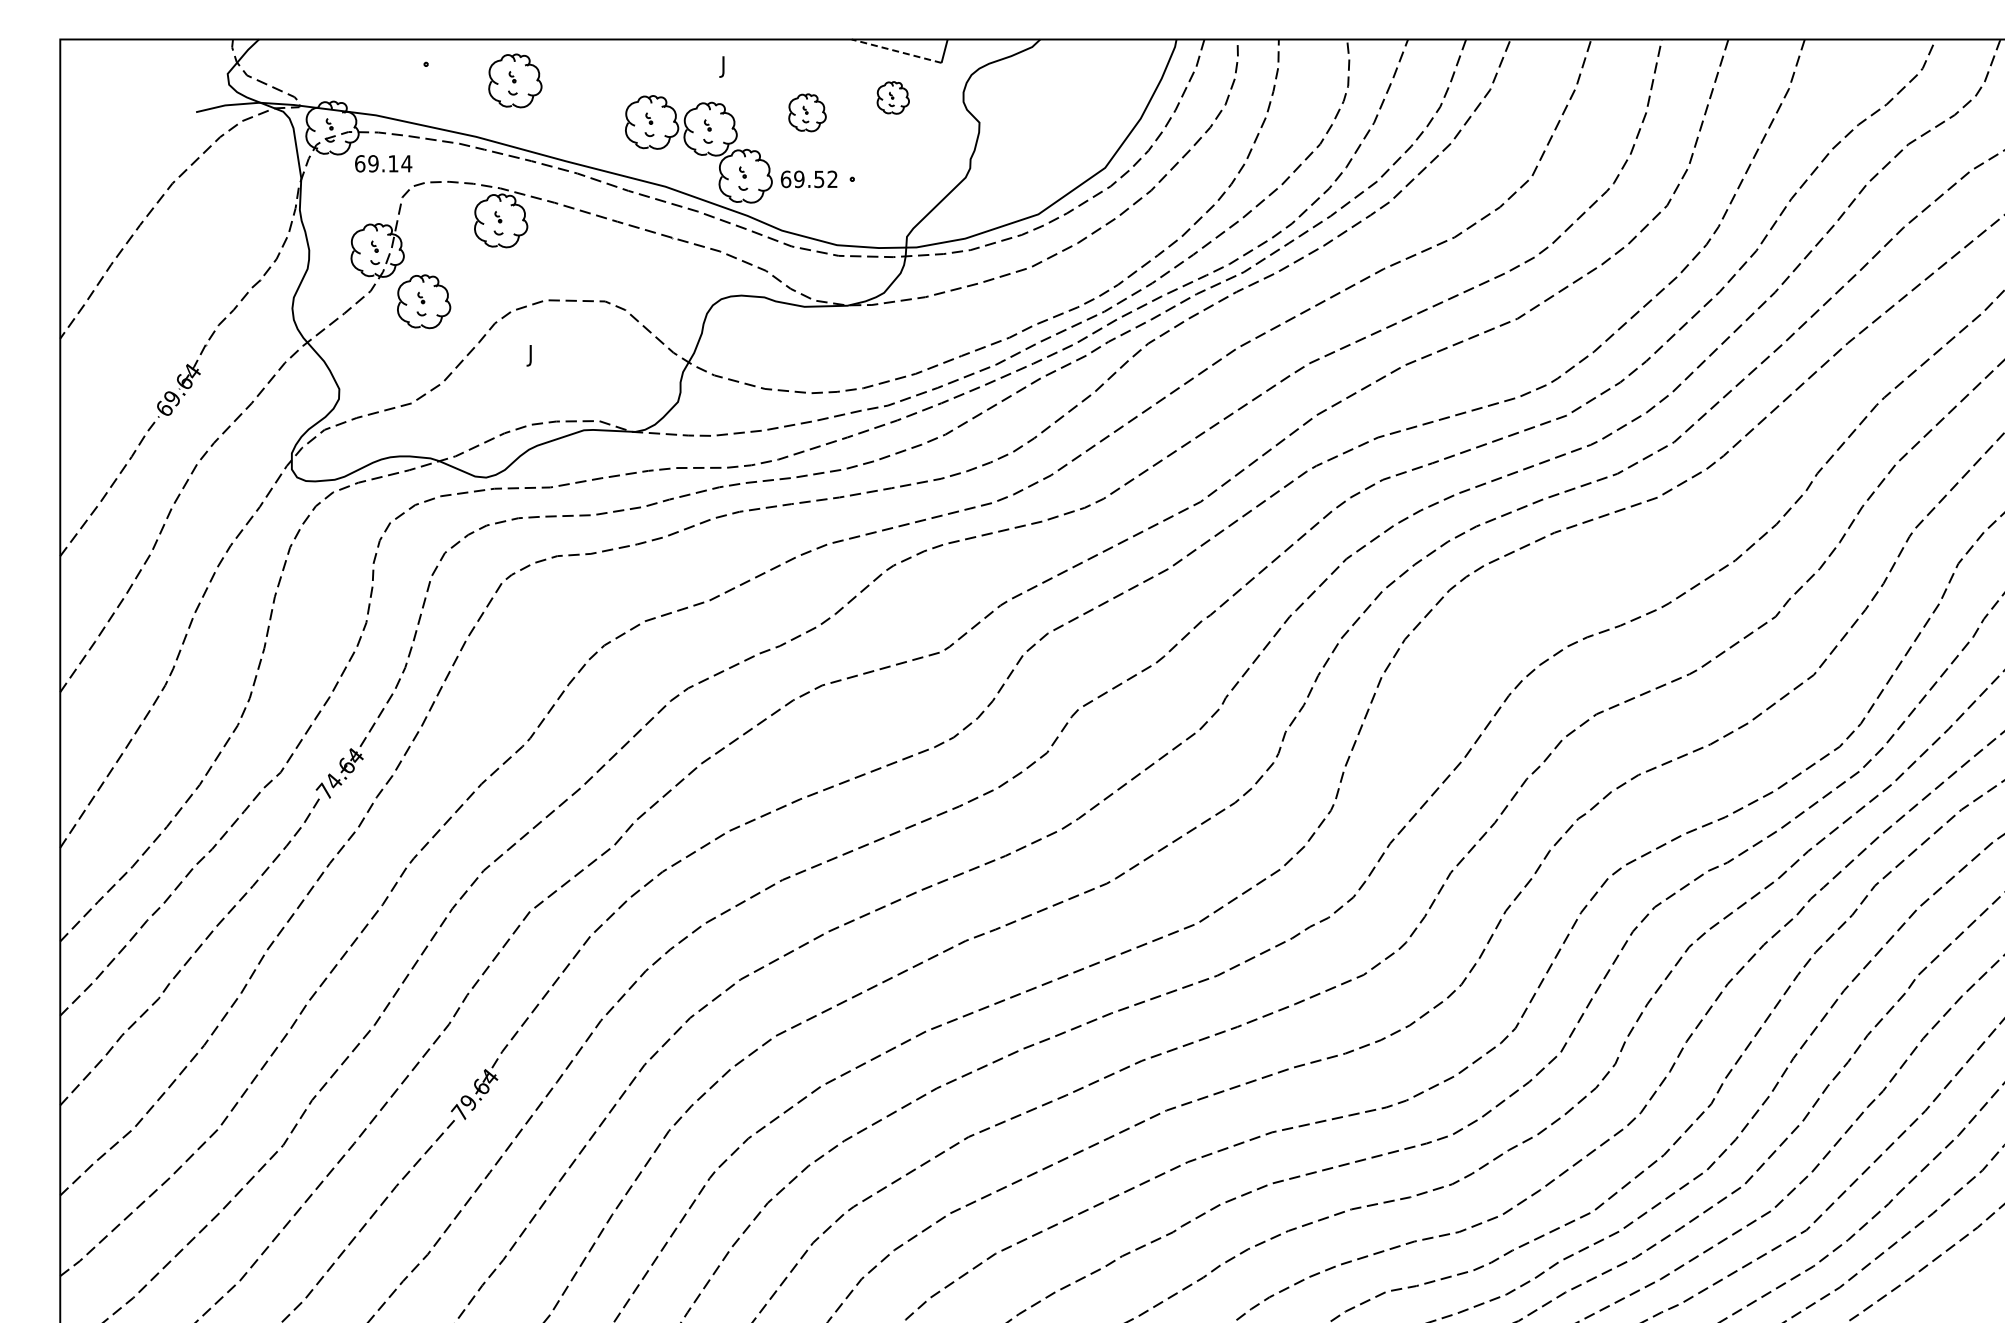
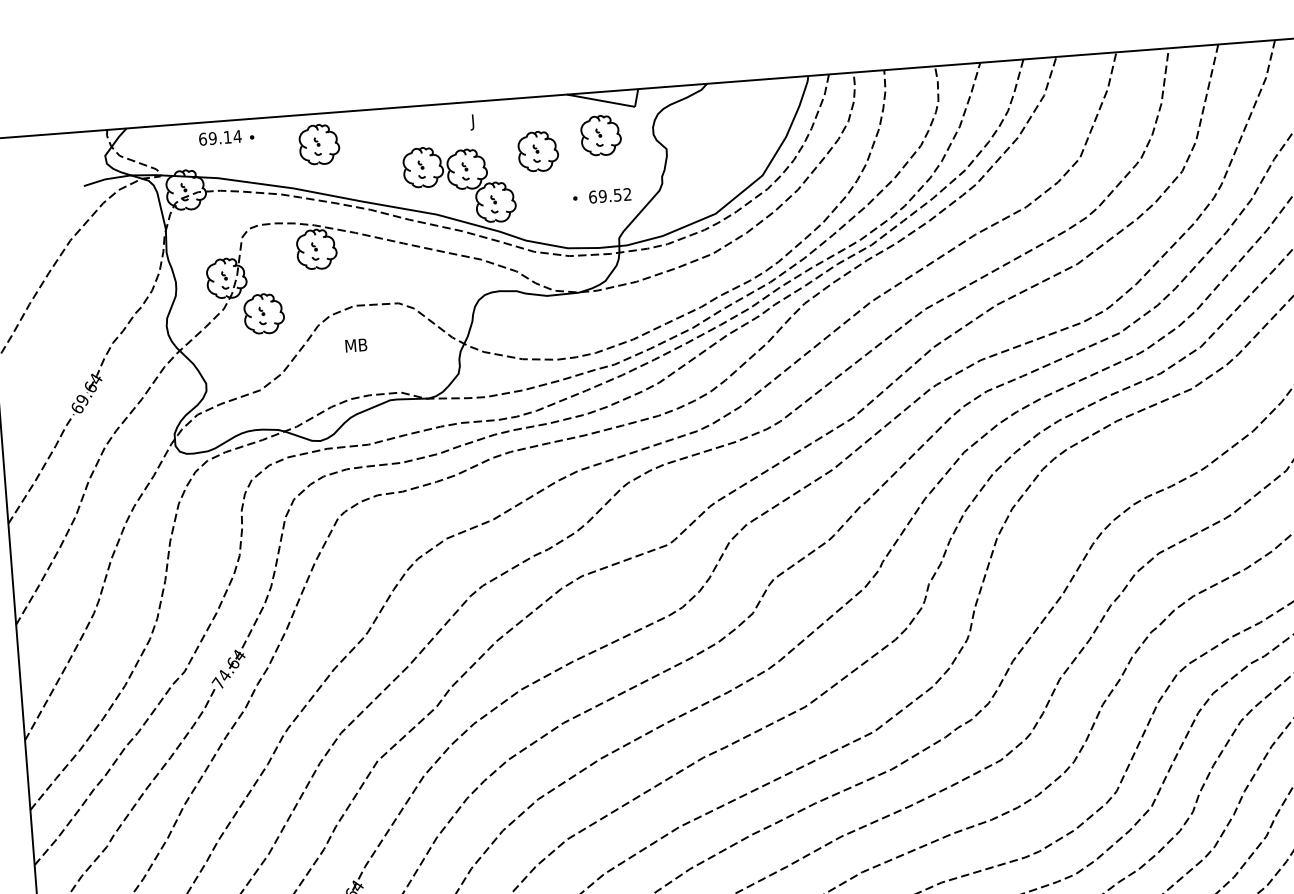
line: (896, 51) -> (600, 100), dashed -> solid
part: (893, 97) -> (601, 135), size x1.67
part: (807, 112) -> (538, 151), size x1.43
text: (383, 163) -> (220, 137), moved
text: (808, 179) -> (609, 195), moved
text: (542, 355) -> (355, 347), J -> MB

